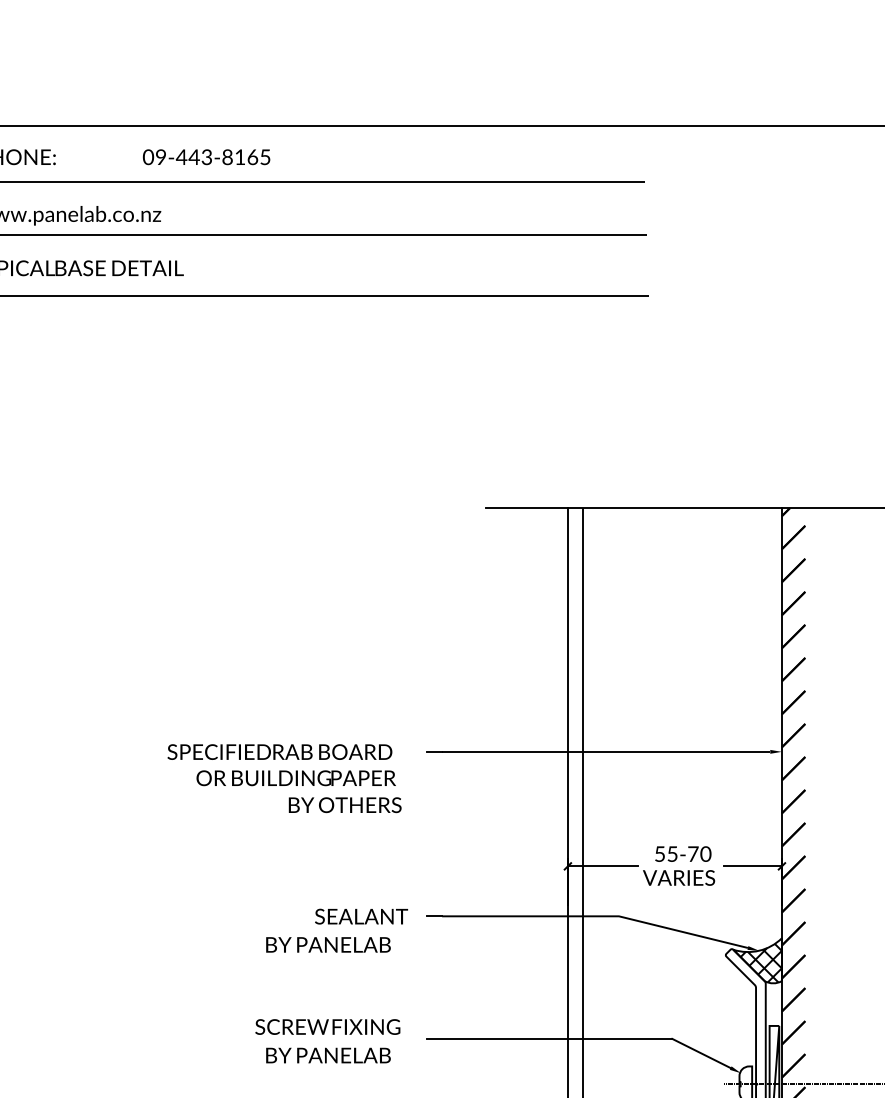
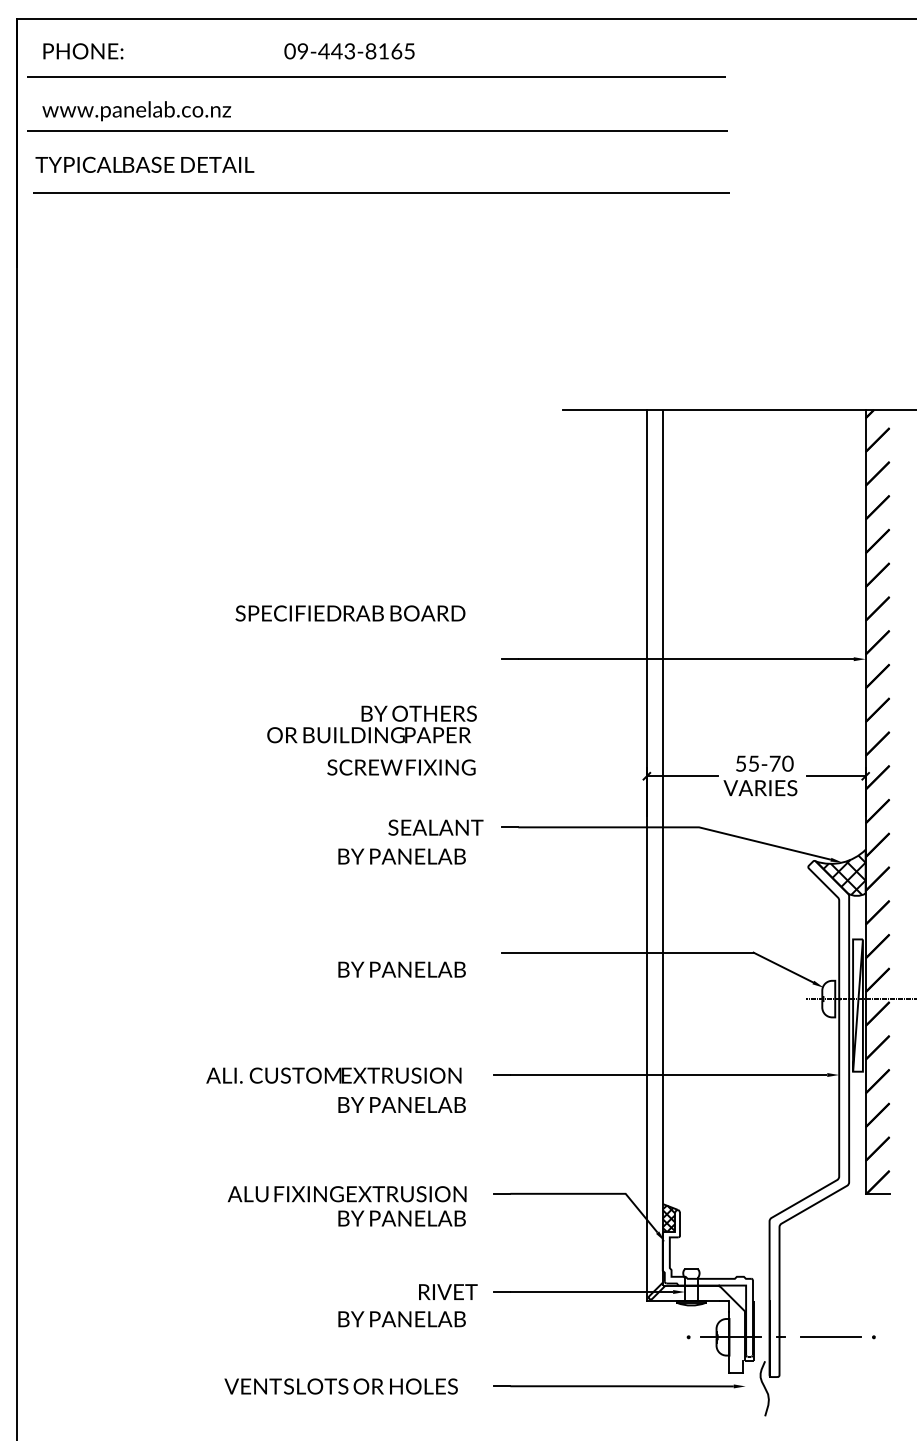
text: (206, 157) -> (349, 51), moved
text: (279, 752) -> (350, 613), moved
text: (295, 778) -> (368, 735), moved
text: (327, 1027) -> (401, 767), moved

